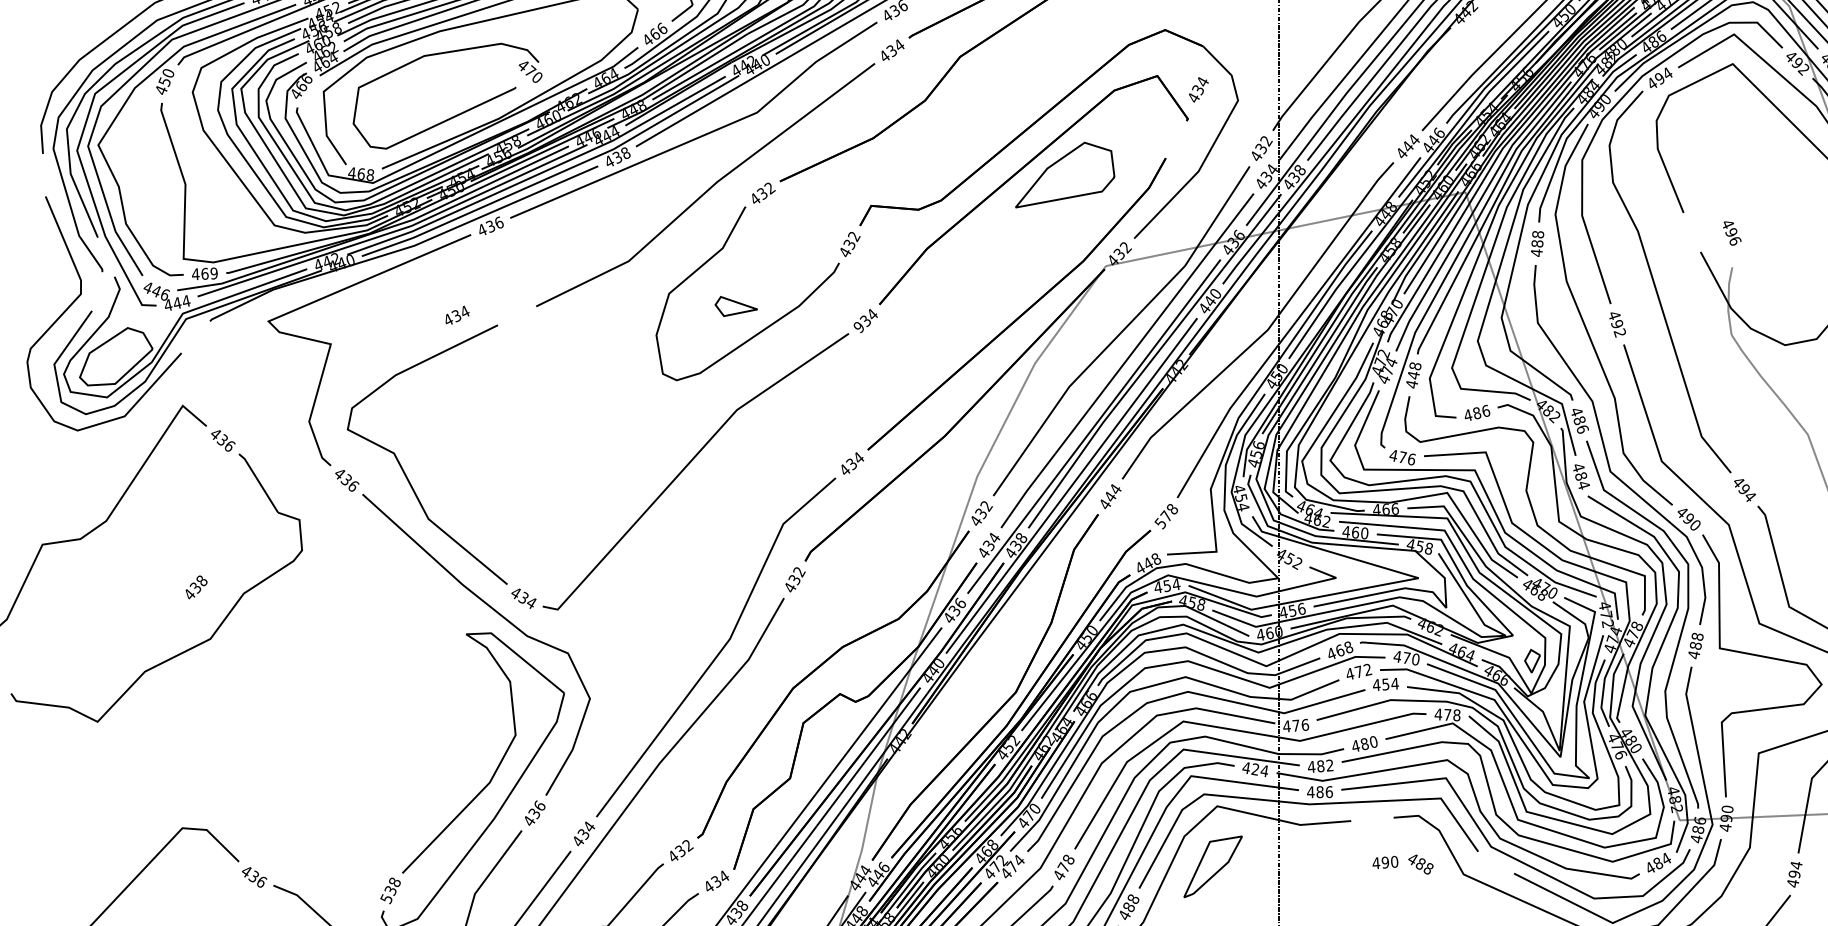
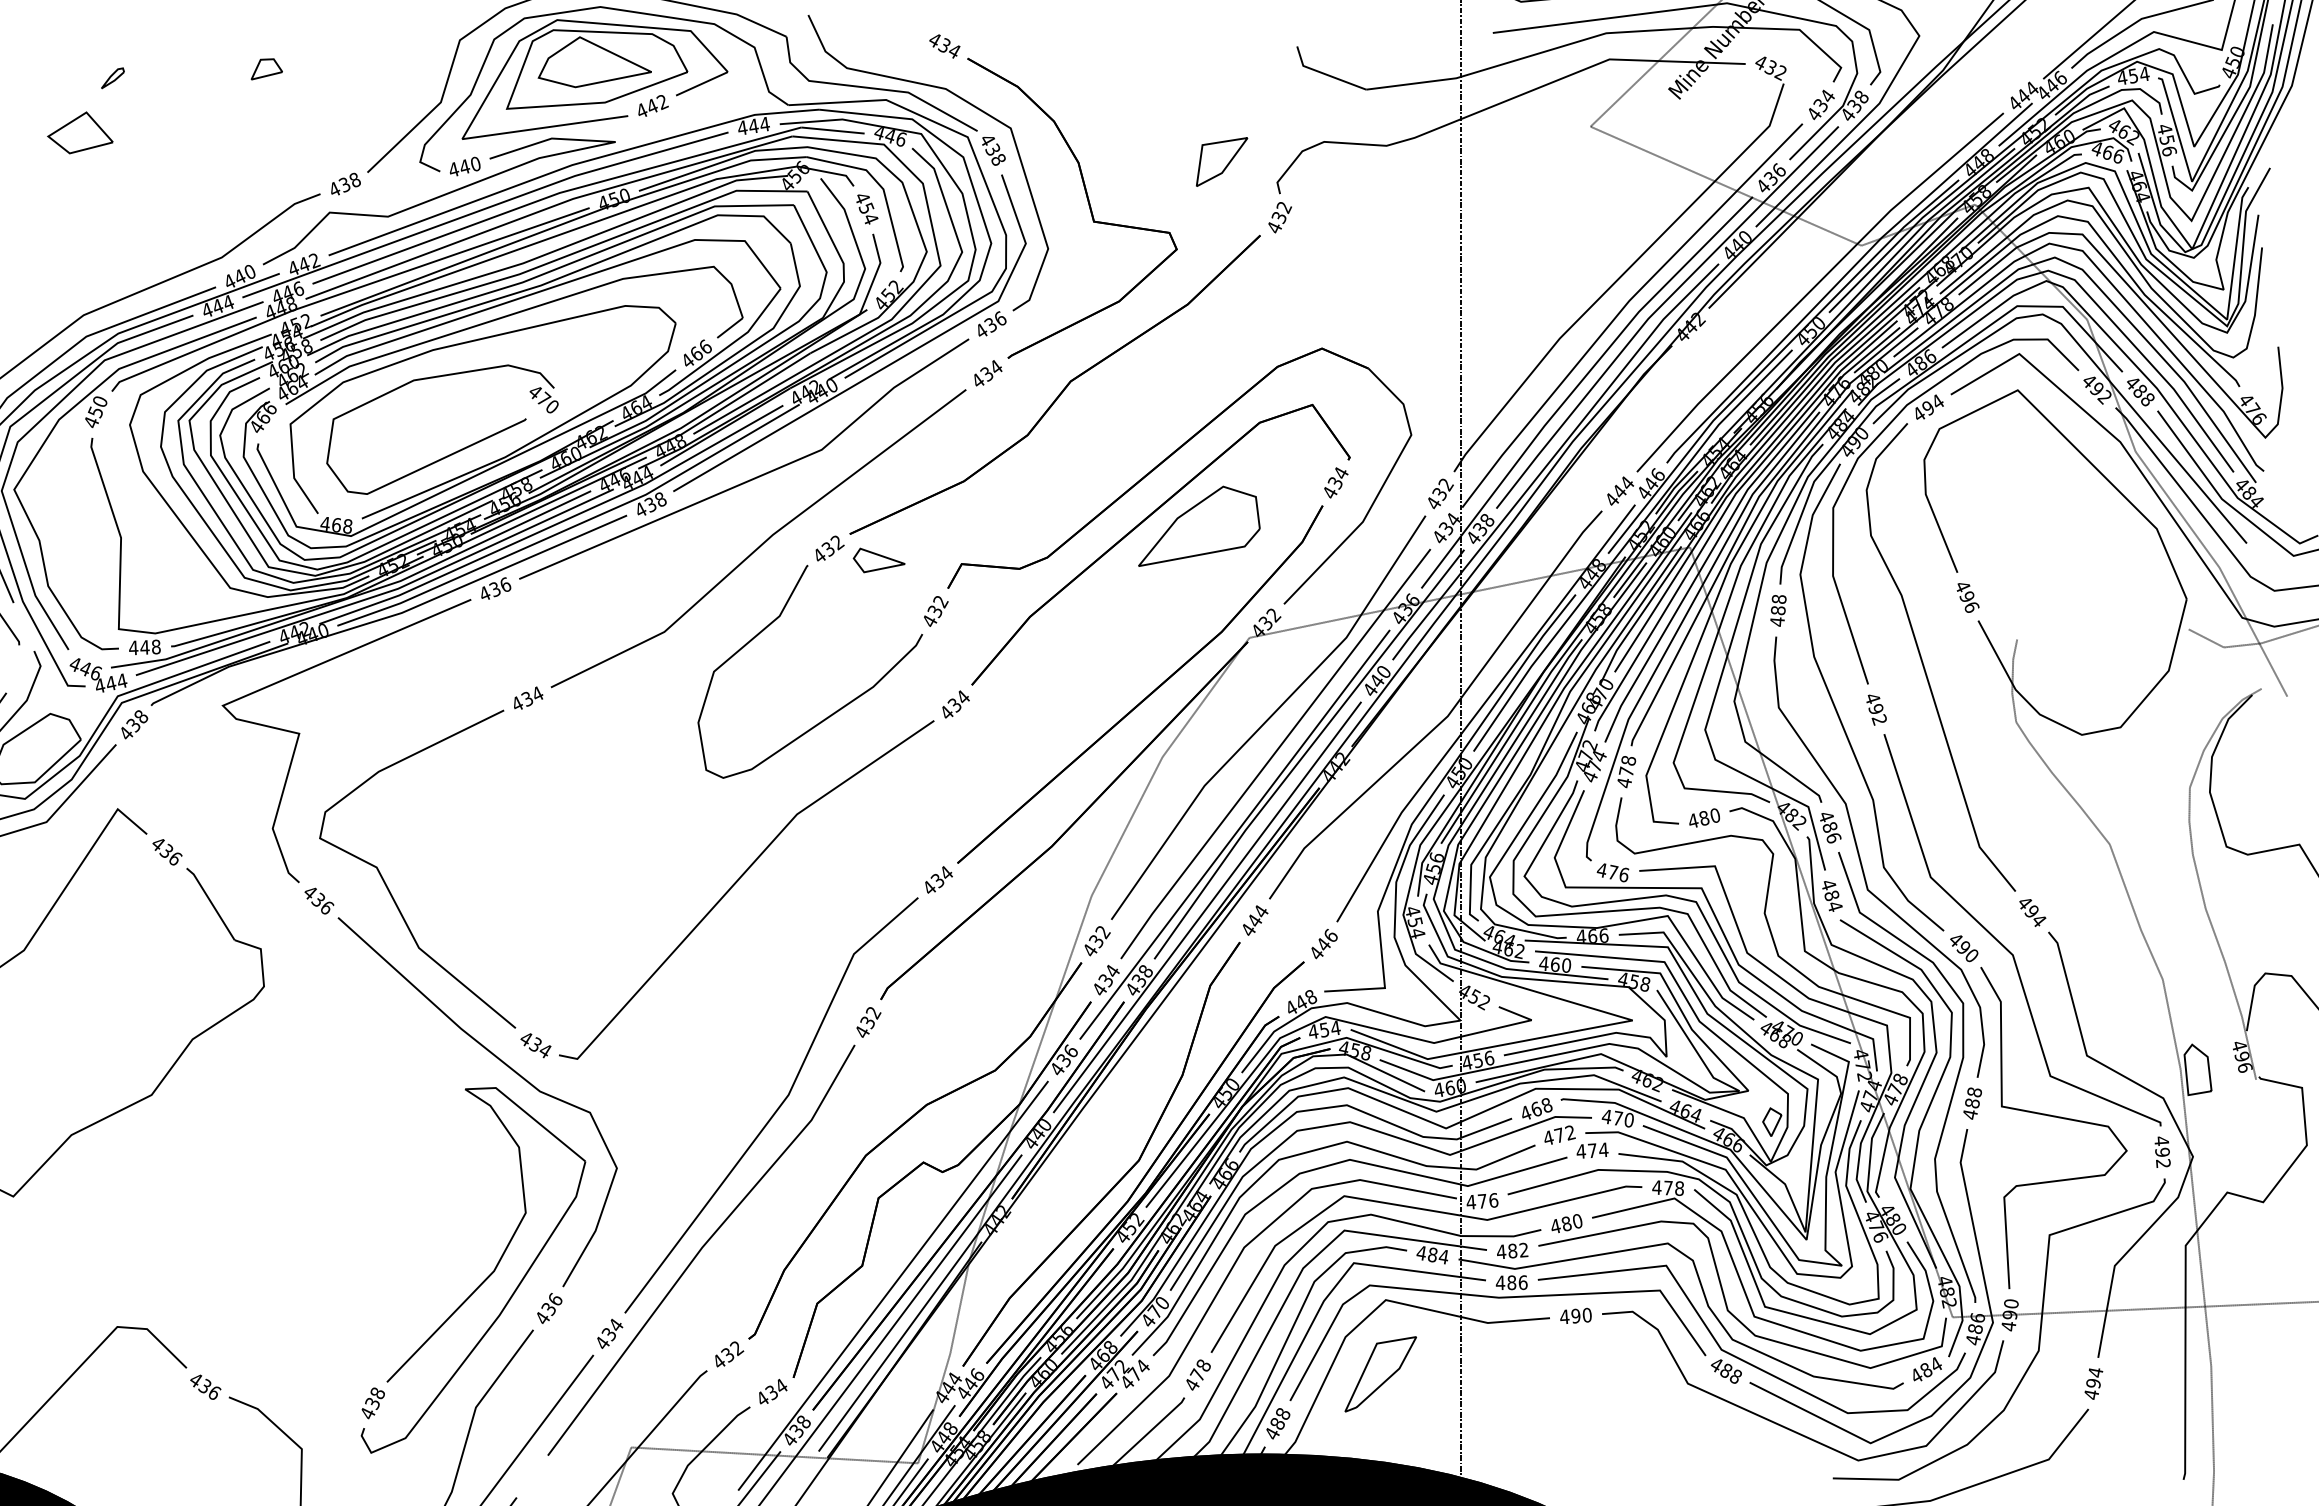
text: (1199, 89) -> (1336, 482), moved
text: (1731, 233) -> (1967, 597), moved
text: (209, 273) -> (150, 646), 469 -> 448
part: (735, 306) -> (878, 560), moved
text: (457, 314) -> (528, 697), moved
text: (858, 326) -> (946, 712), 934 -> 434
text: (1412, 375) -> (1625, 771), 448 -> 478
text: (1486, 410) -> (1715, 815), 486 -> 480
text: (1164, 516) -> (1321, 944), 578 -> 446
text: (196, 587) -> (134, 724), moved
text: (1385, 684) -> (1592, 1150), 454 -> 474
text: (1255, 769) -> (1432, 1254), 424 -> 484
text: (1385, 862) -> (1575, 1315), moved
text: (1420, 864) -> (1725, 1371), moved
text: (386, 898) -> (367, 1413), 538 -> 438

